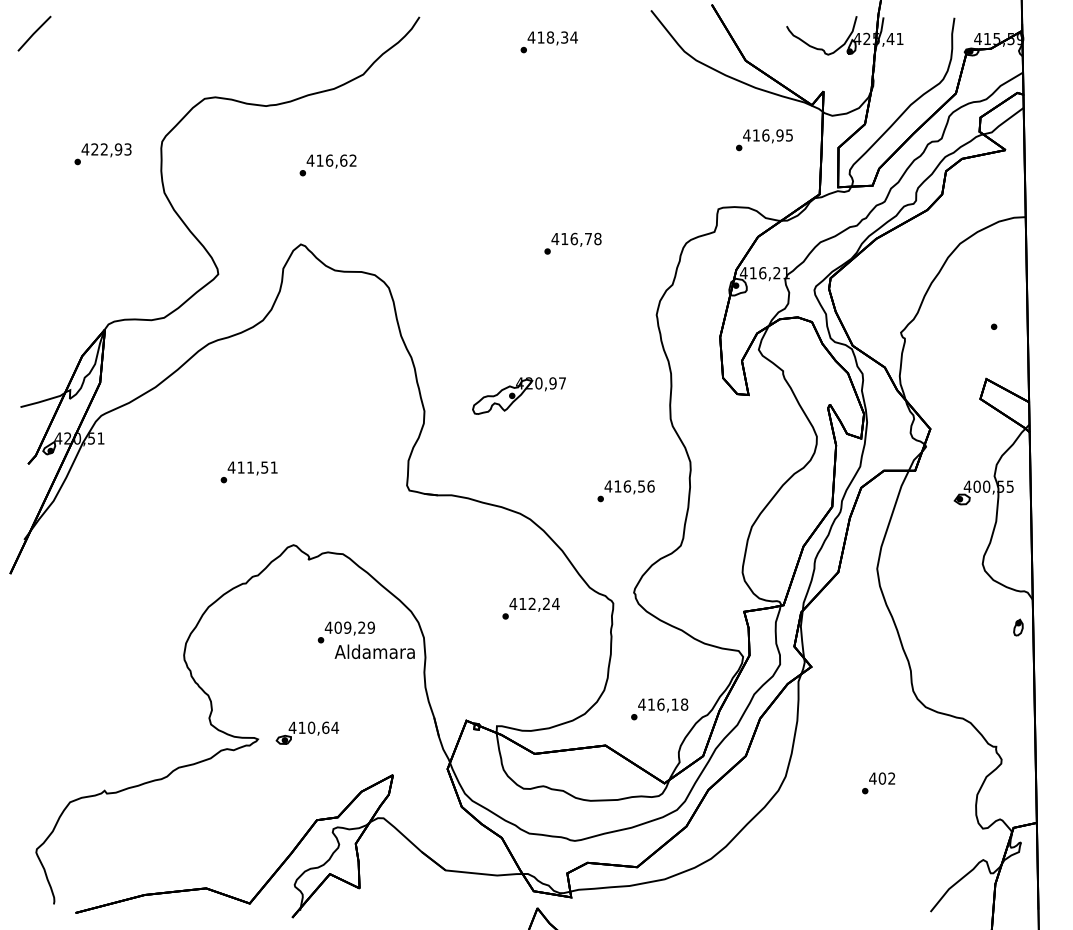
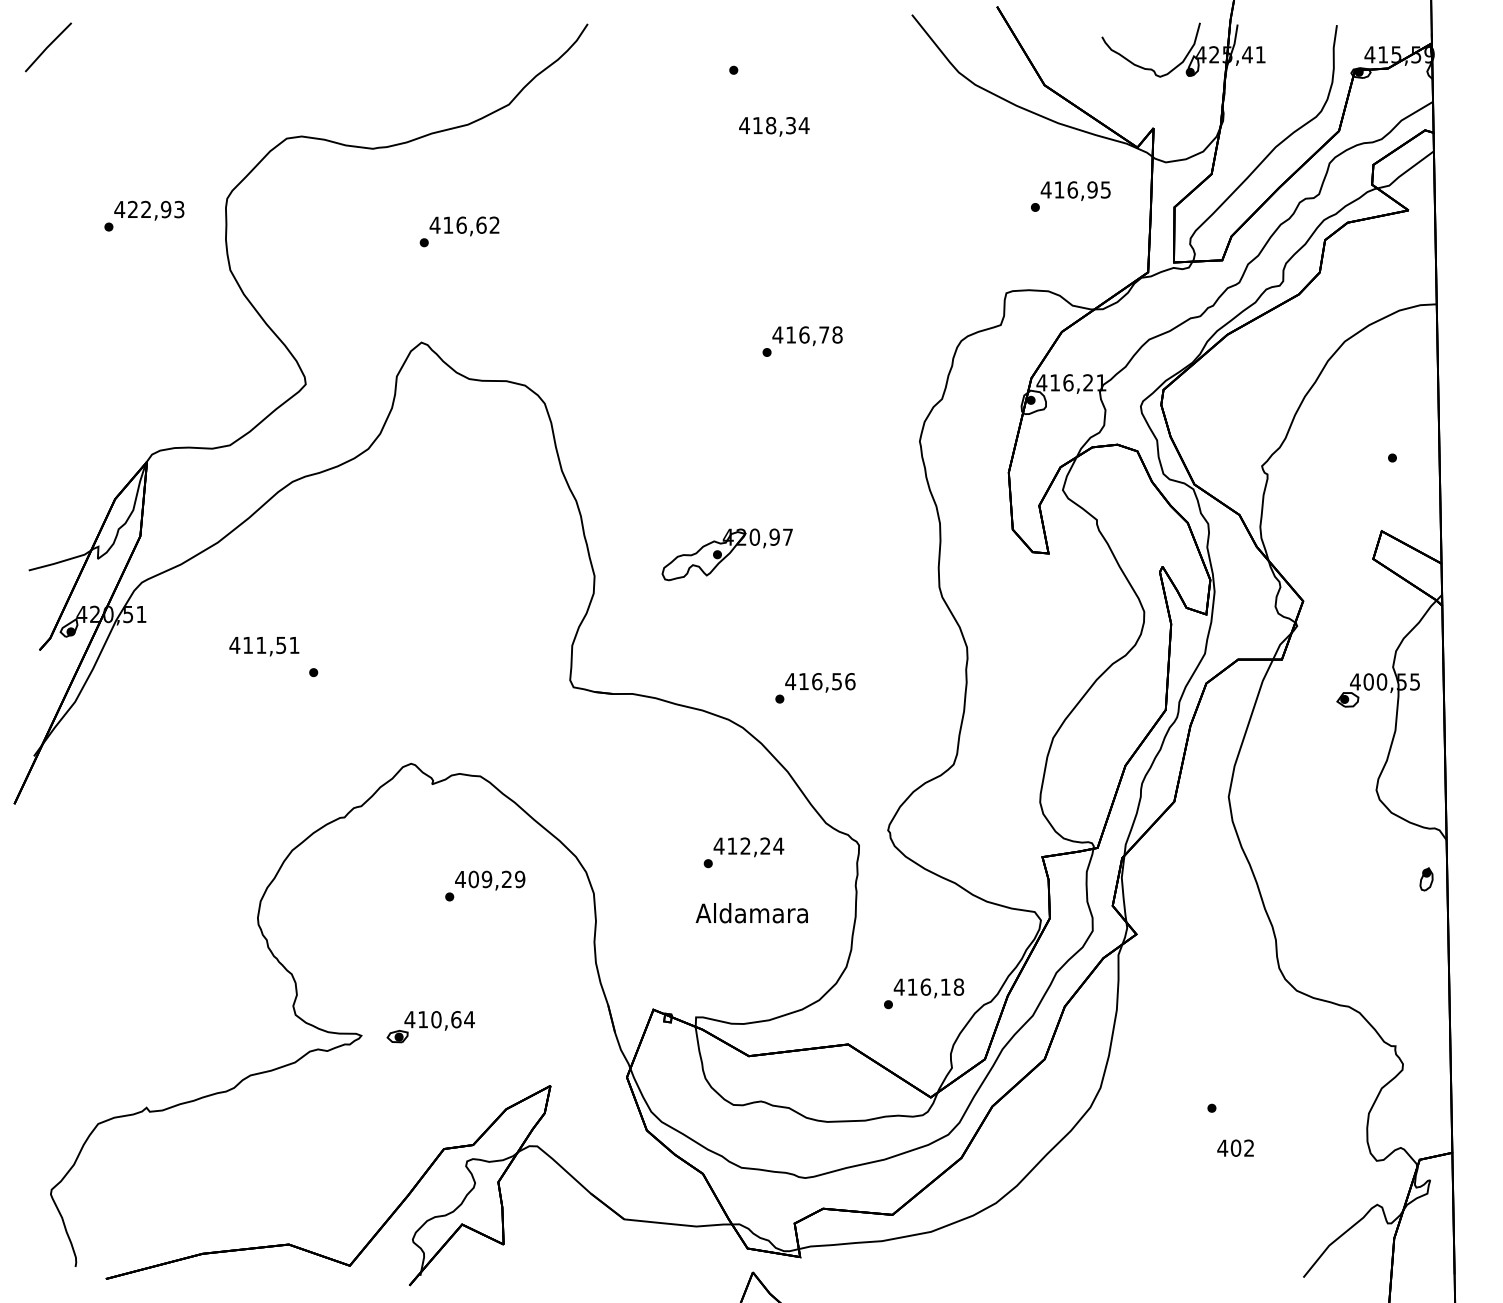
text: (552, 38) -> (773, 126), moved
text: (252, 468) -> (264, 646), moved
text: (625, 491) -> (814, 688), moved
text: (374, 651) -> (751, 912), moved
text: (881, 778) -> (1234, 1148), moved

